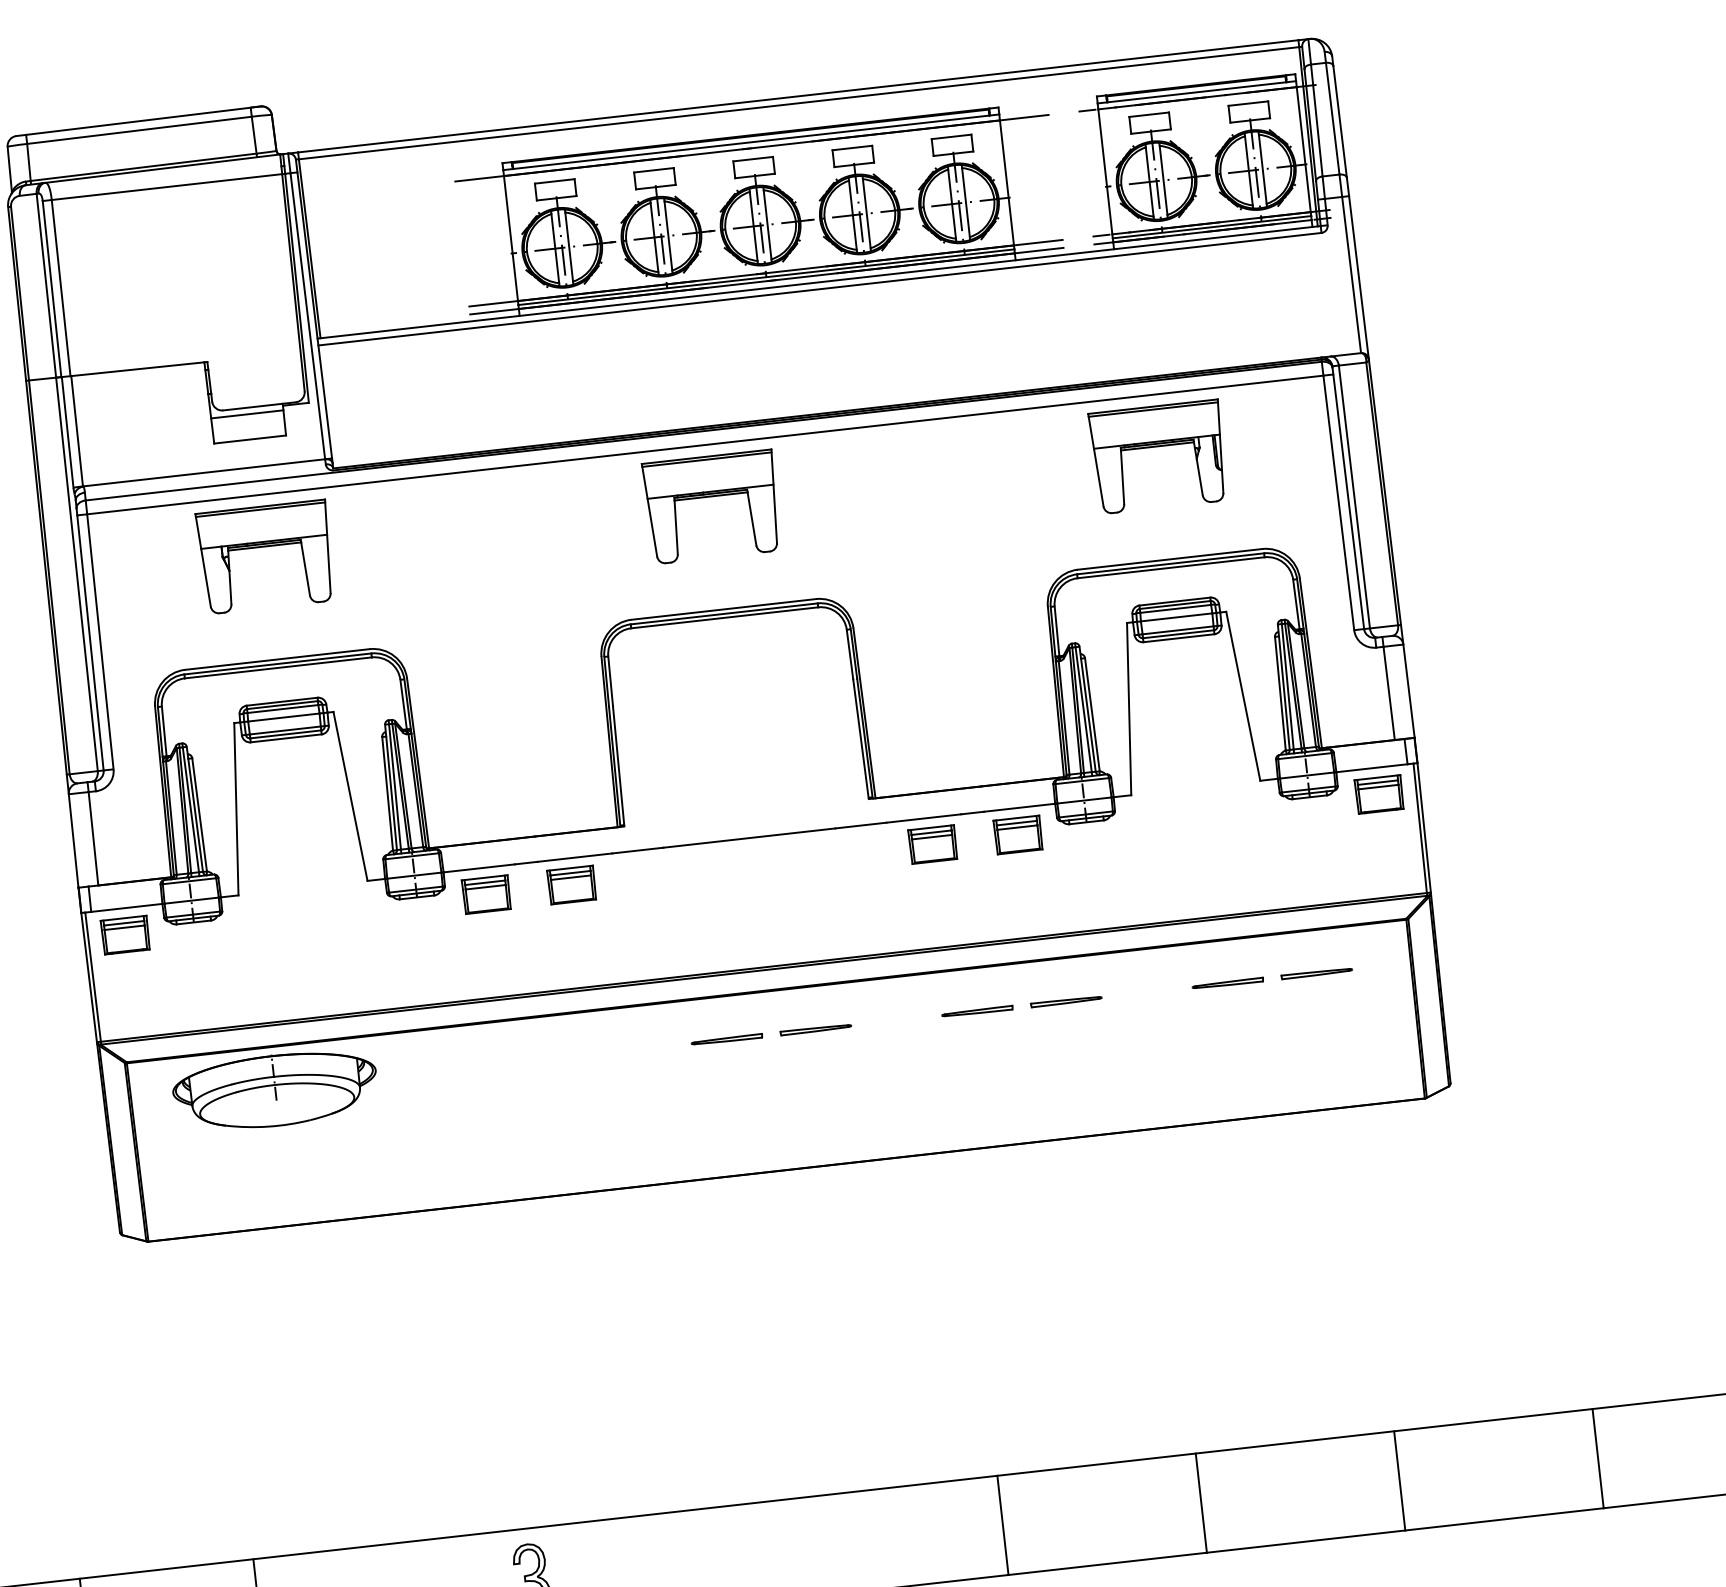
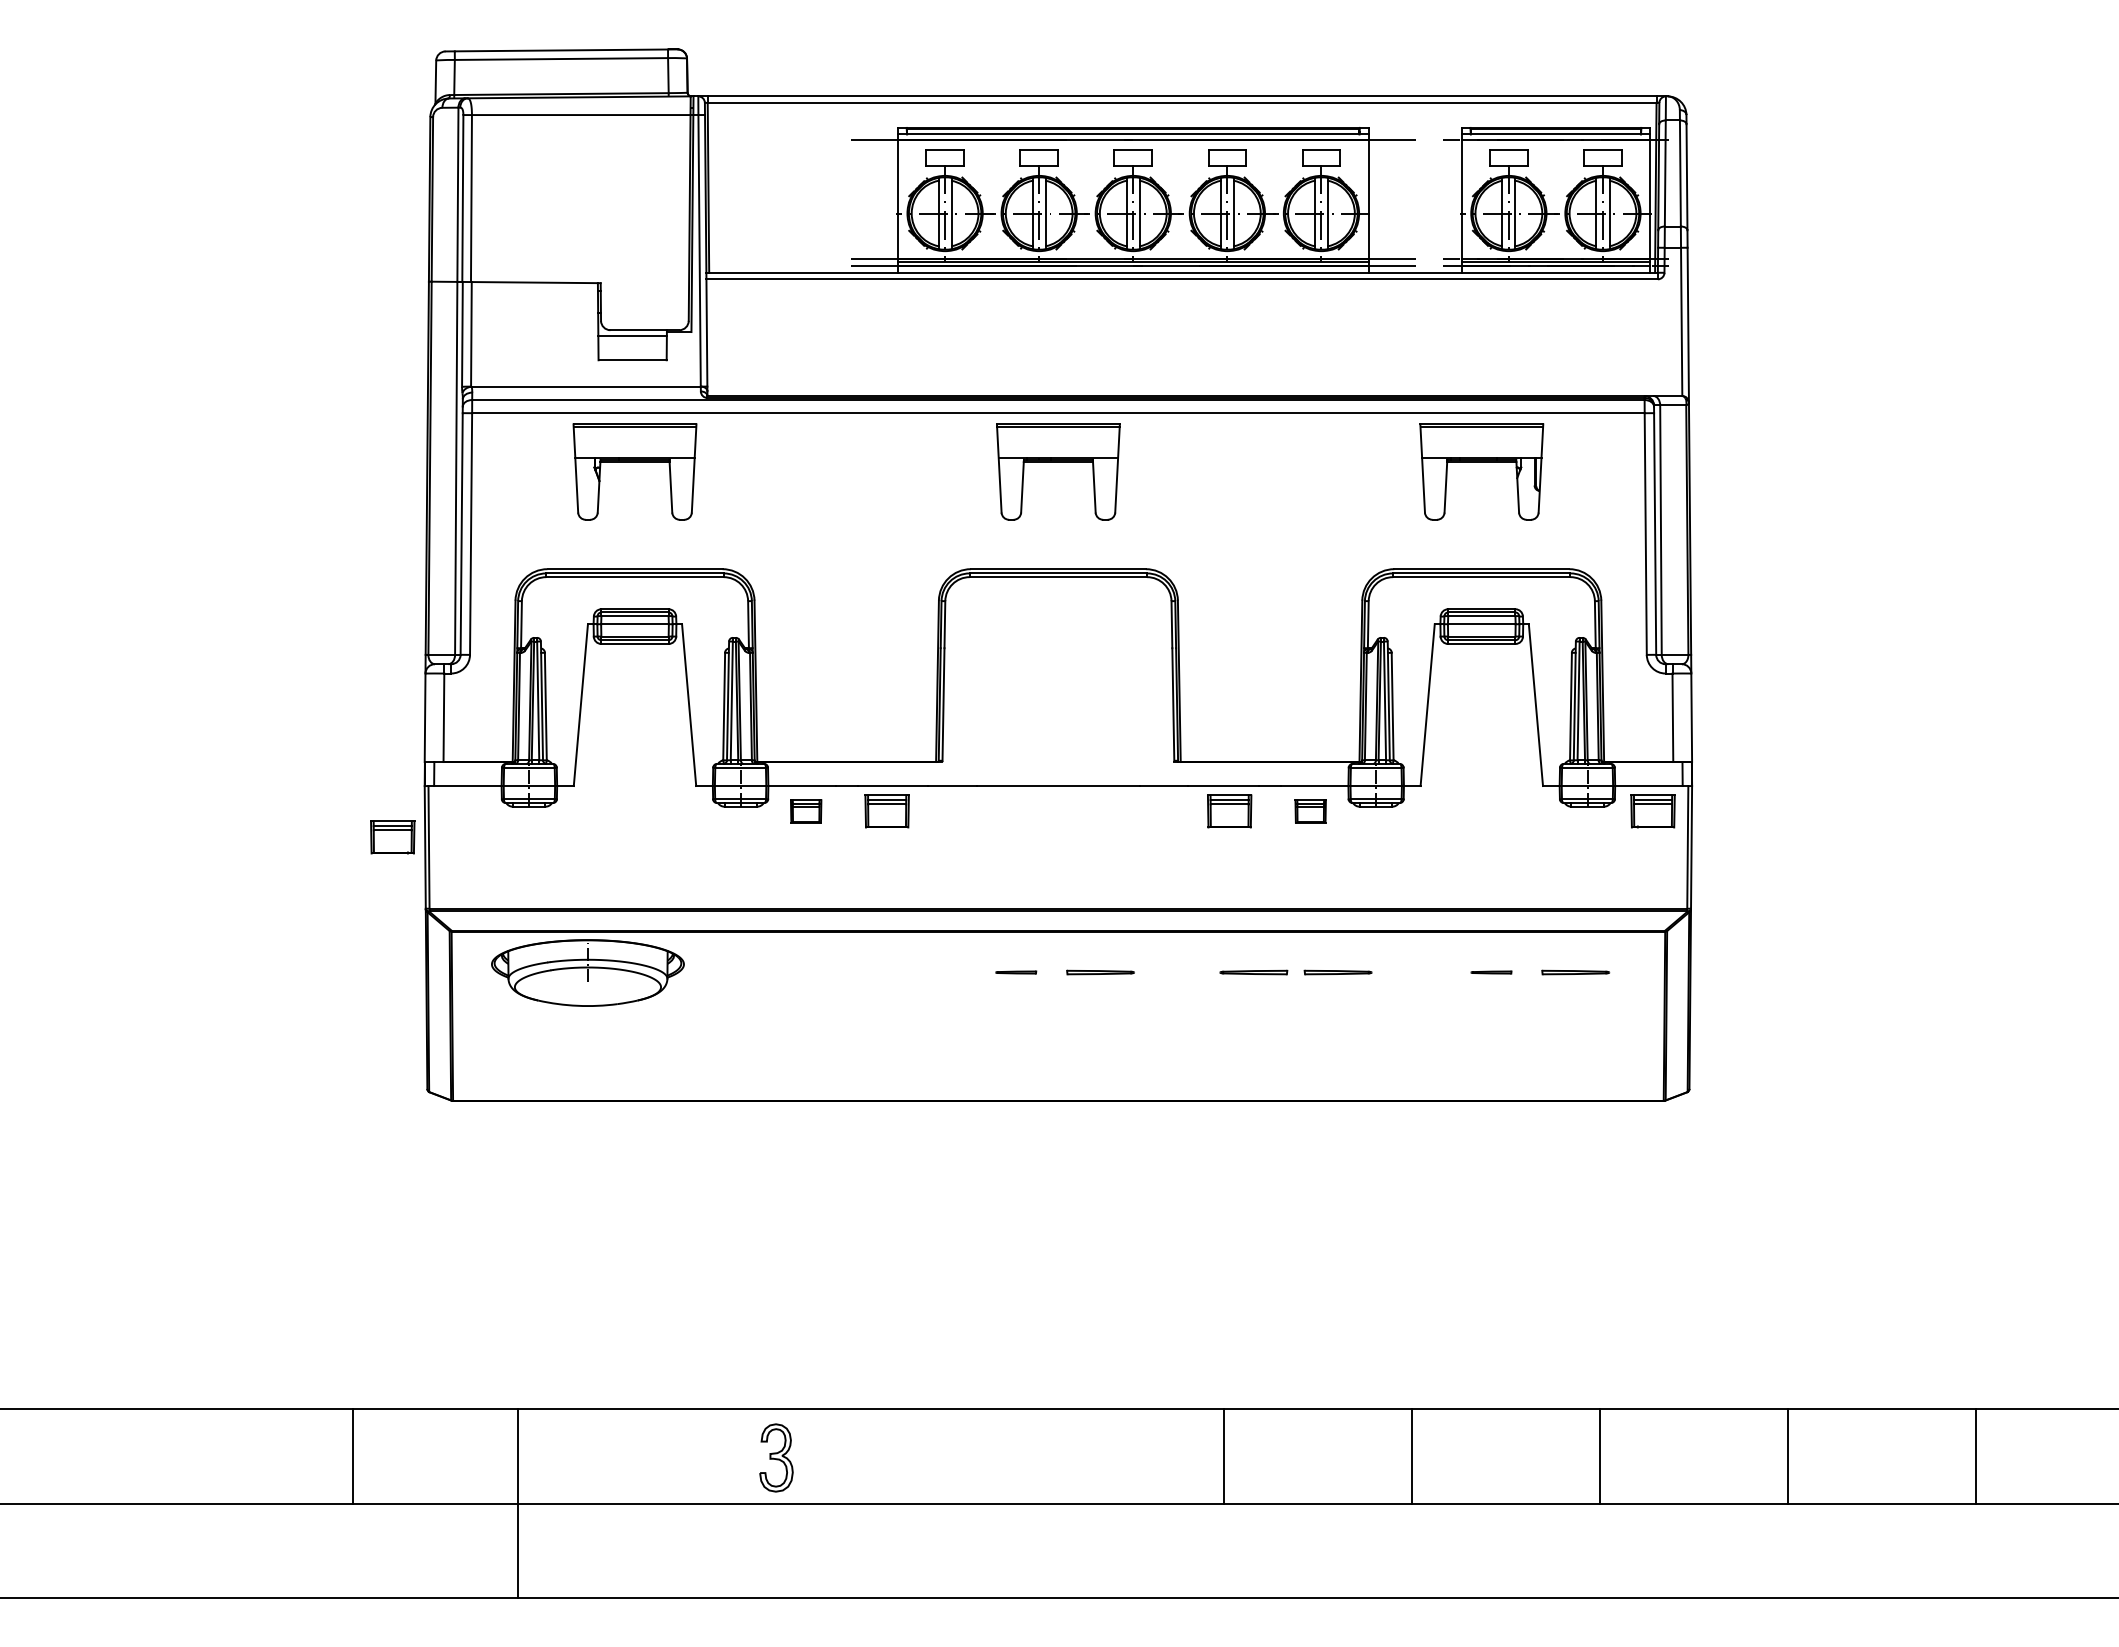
part: (1018, 835) -> (1310, 811), size x0.7
part: (485, 894) -> (805, 811), size x0.7
part: (125, 935) -> (392, 837), moved
part: (1228, 983) -> (1491, 972), size x0.6
part: (726, 1039) -> (1015, 972), size x0.6

